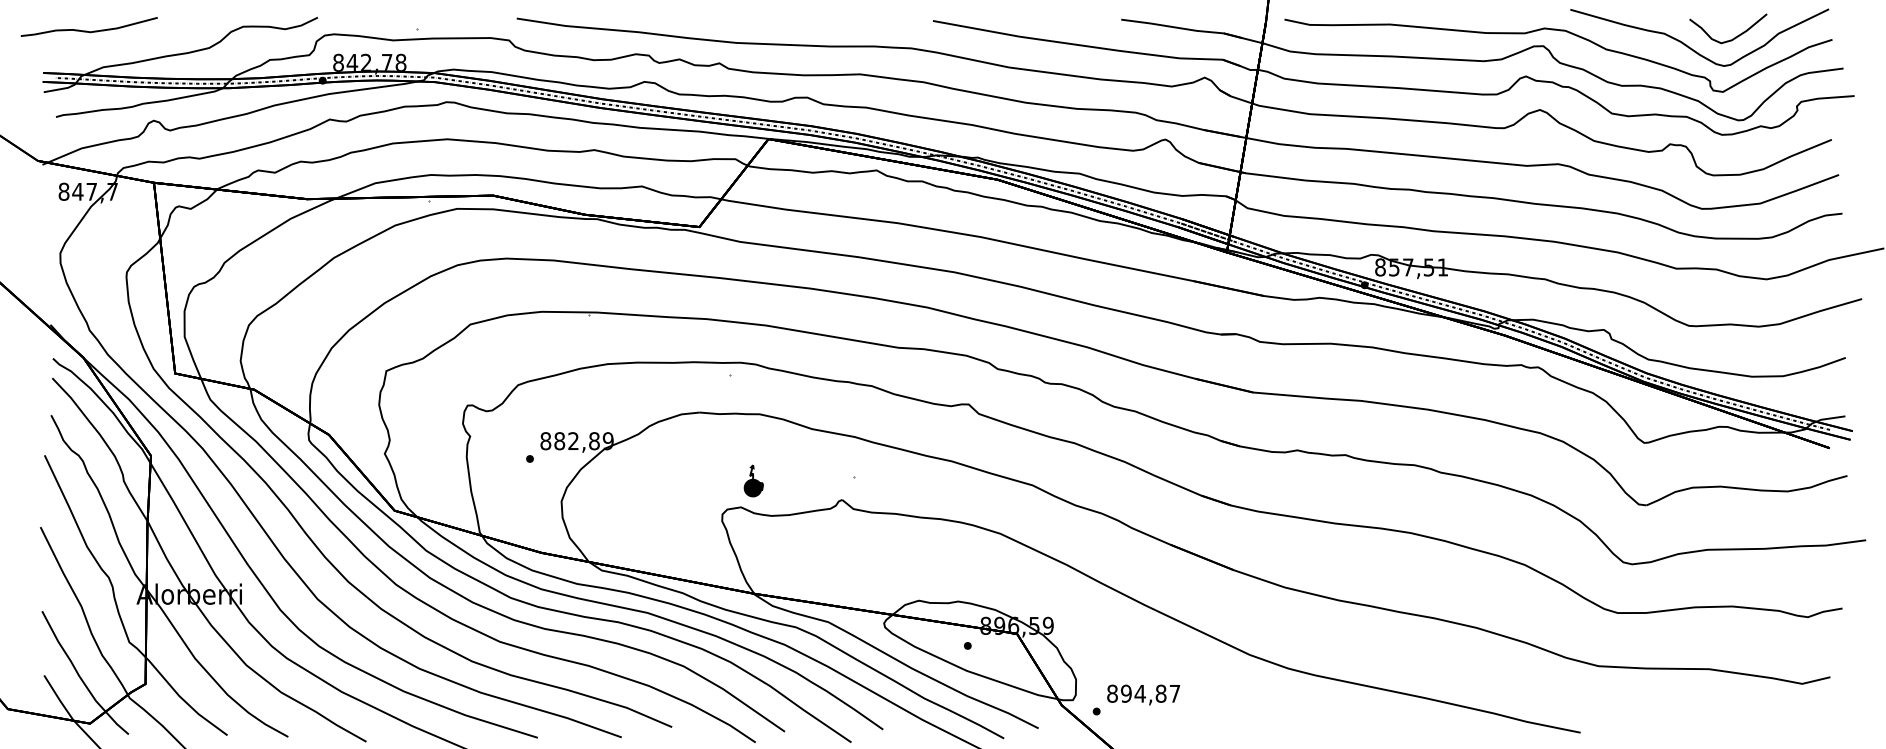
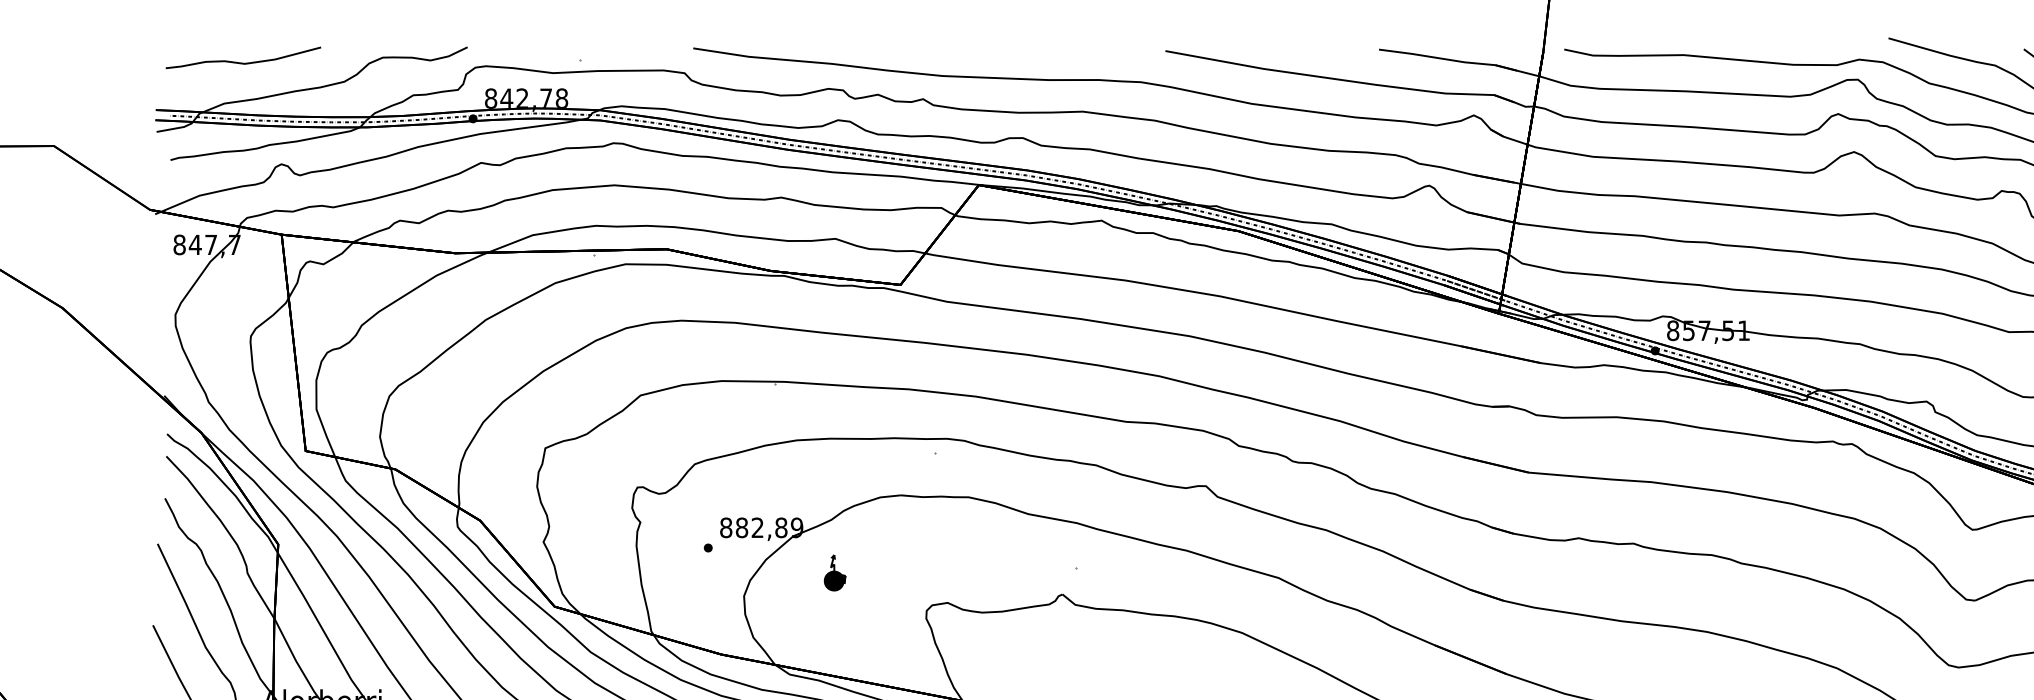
curve: (86, 30) -> (240, 61), moved
part: (753, 480) -> (834, 572), moved

